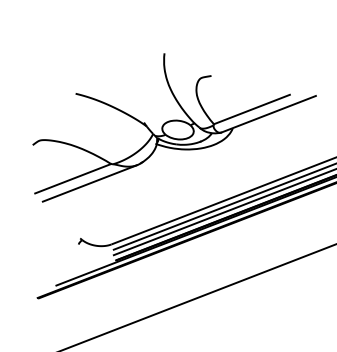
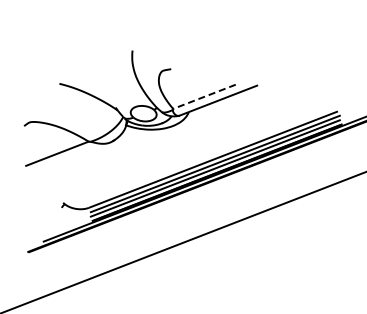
line: (251, 109) -> (204, 96), solid -> dashed
line: (90, 183) -> (71, 157), removed

